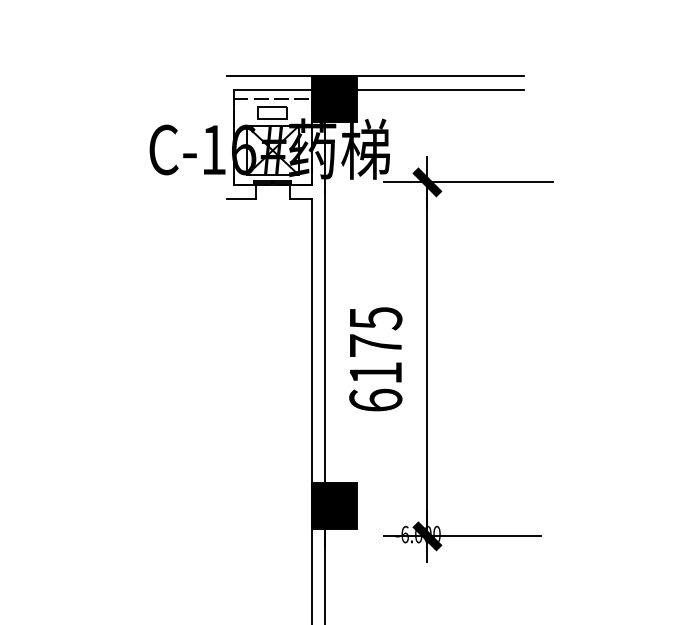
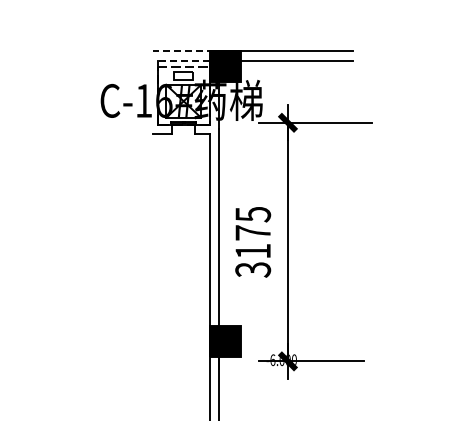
line: (272, 76) -> (183, 51), solid -> dashed
line: (272, 89) -> (183, 60), solid -> dashed
text: (376, 400) -> (253, 269), 6175 -> 3175

